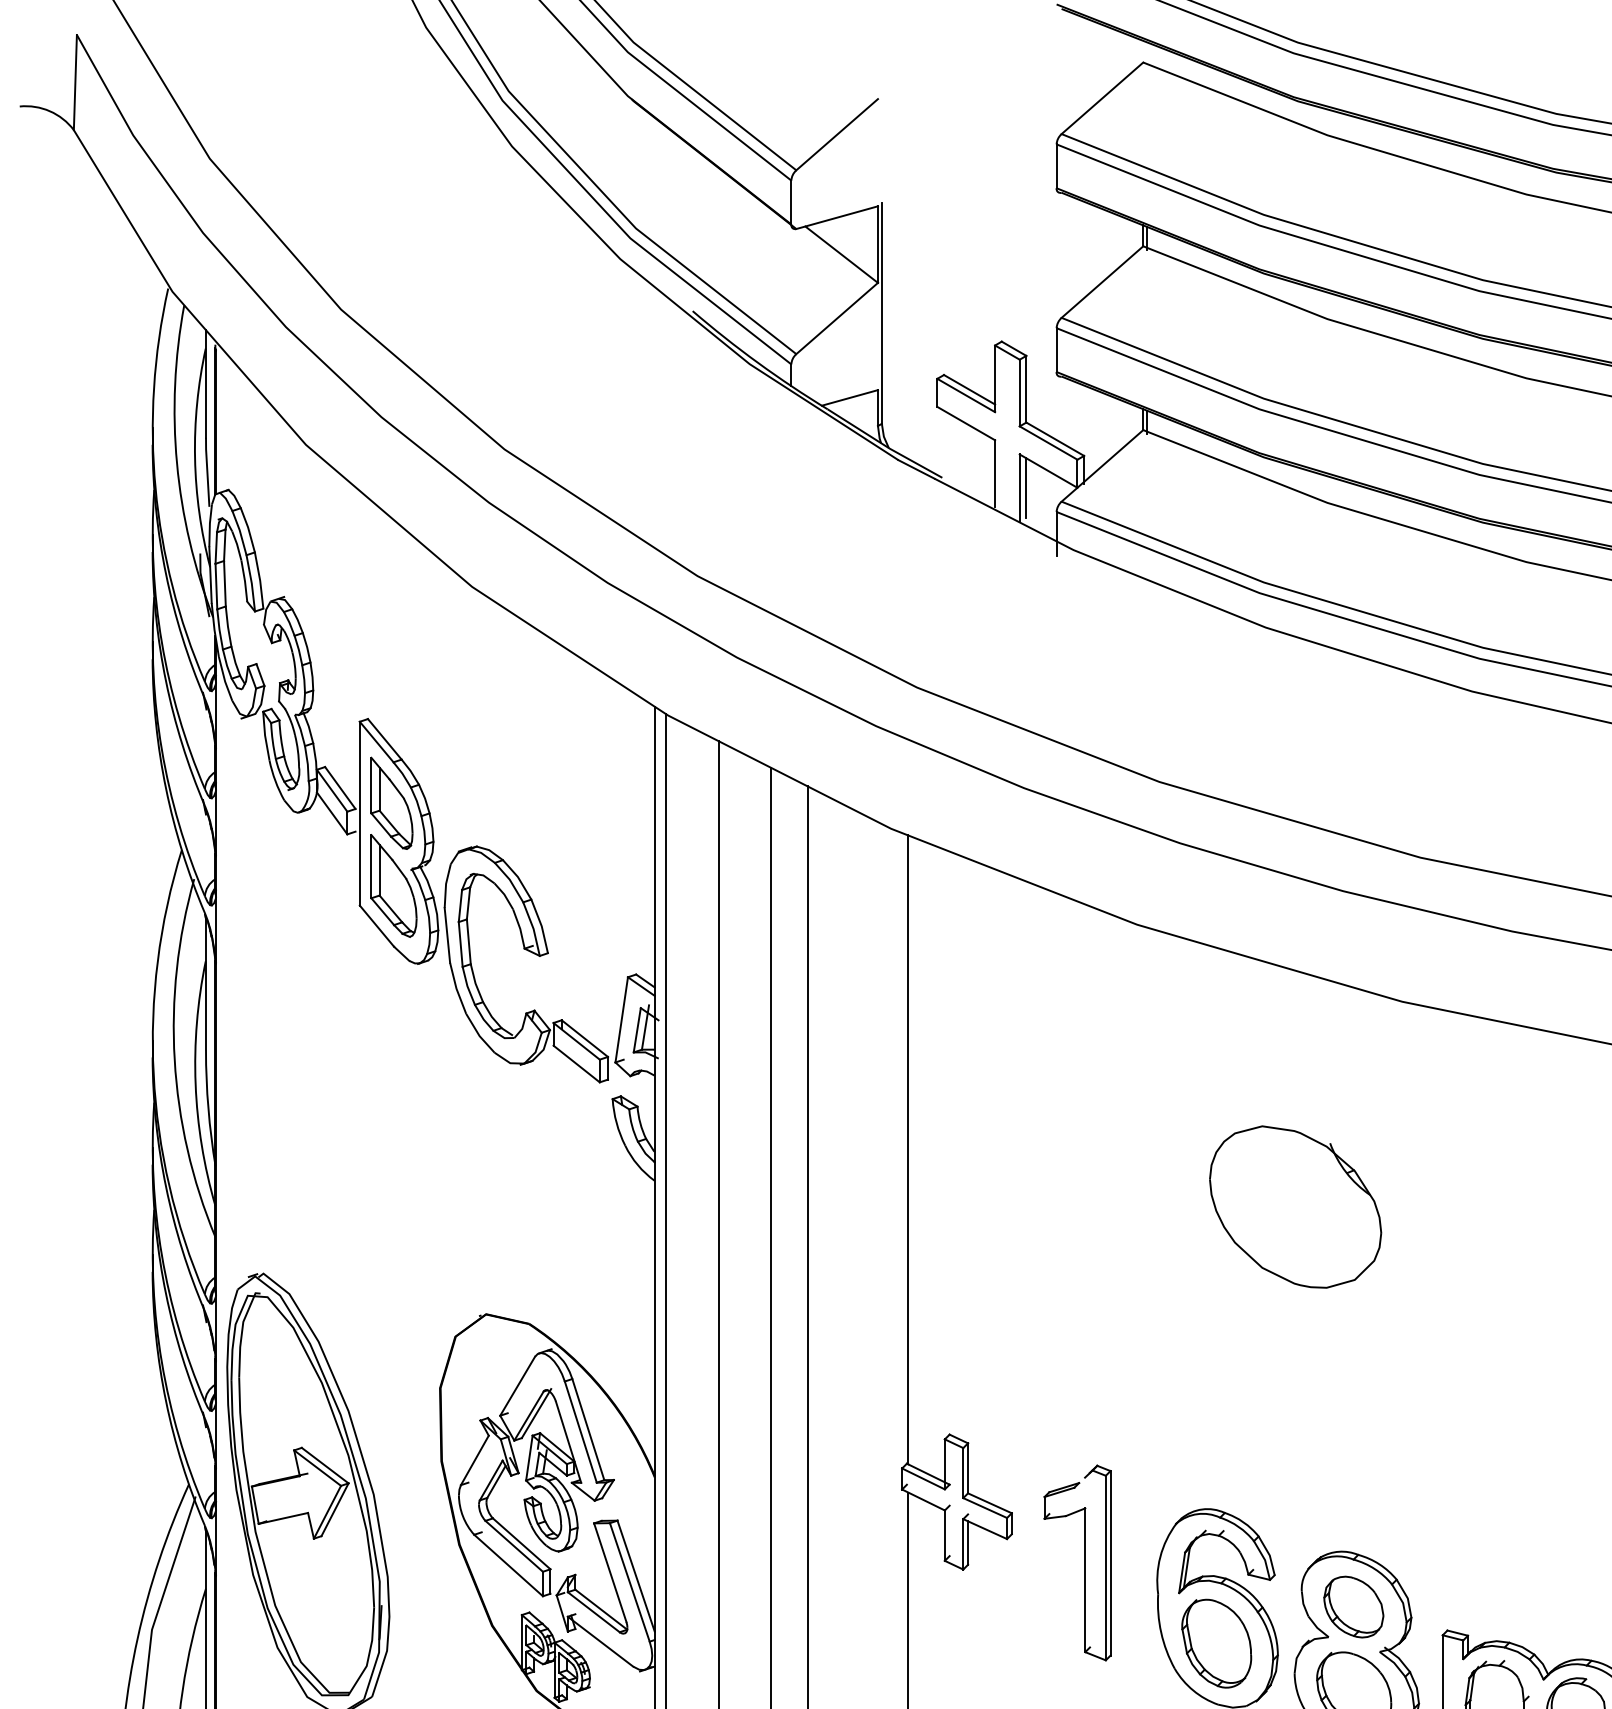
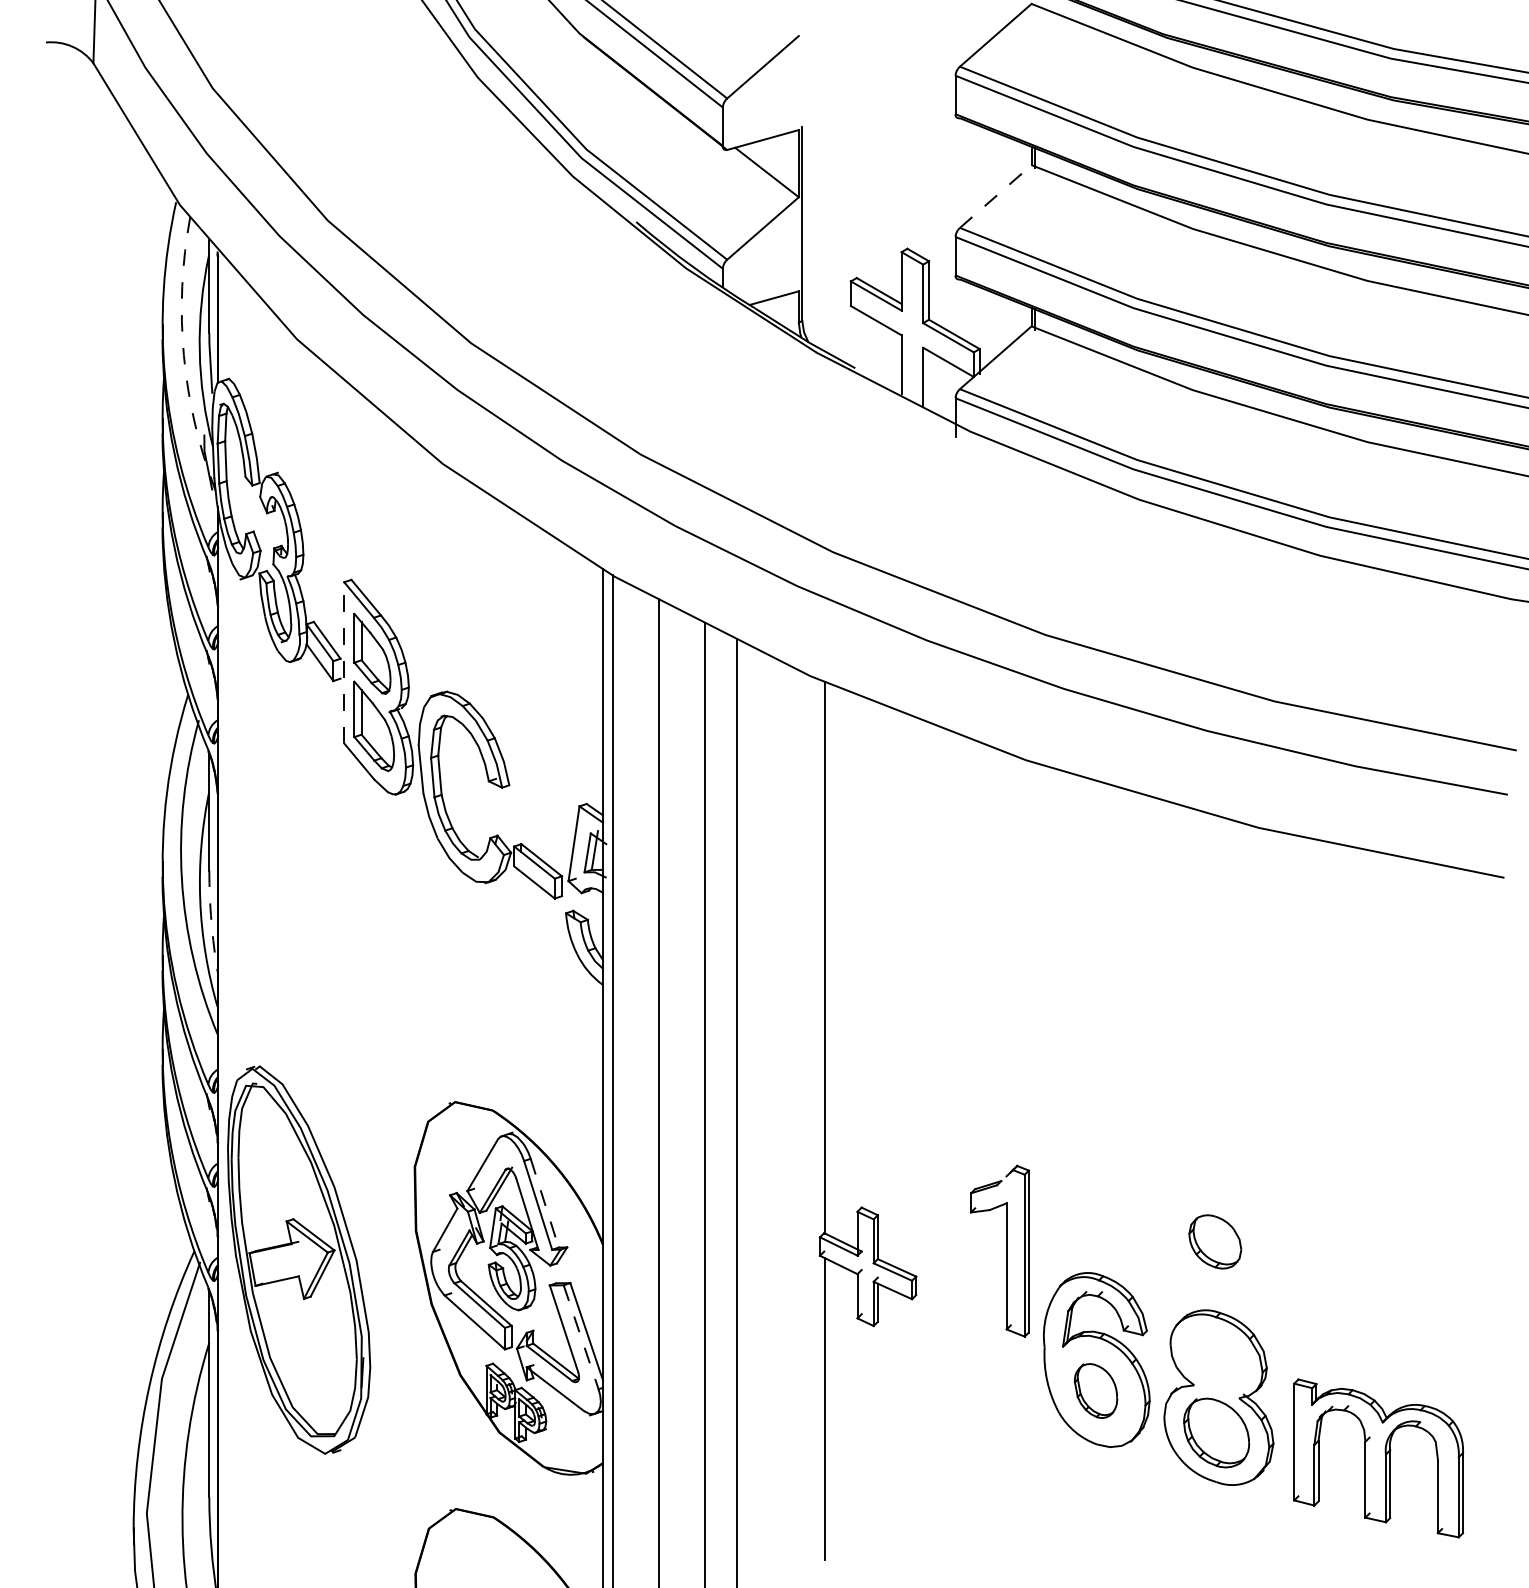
line: (1102, 282) -> (995, 196), solid -> dashed
arc: (176, 463) -> (183, 355), solid -> dashed
line: (1026, 488) -> (929, 377), removed
line: (360, 813) -> (344, 662), solid -> dashed
arc: (208, 1108) -> (211, 921), solid -> dashed
part: (1295, 1206) -> (1165, 1007), removed
line: (588, 1429) -> (544, 1203), solid -> dashed
part: (1085, 1562) -> (1006, 1250), moved
line: (630, 1582) -> (581, 1337), solid -> dashed
part: (1354, 1606) -> (1215, 1241), moved
part: (1216, 1643) -> (1095, 1390), size x0.7

